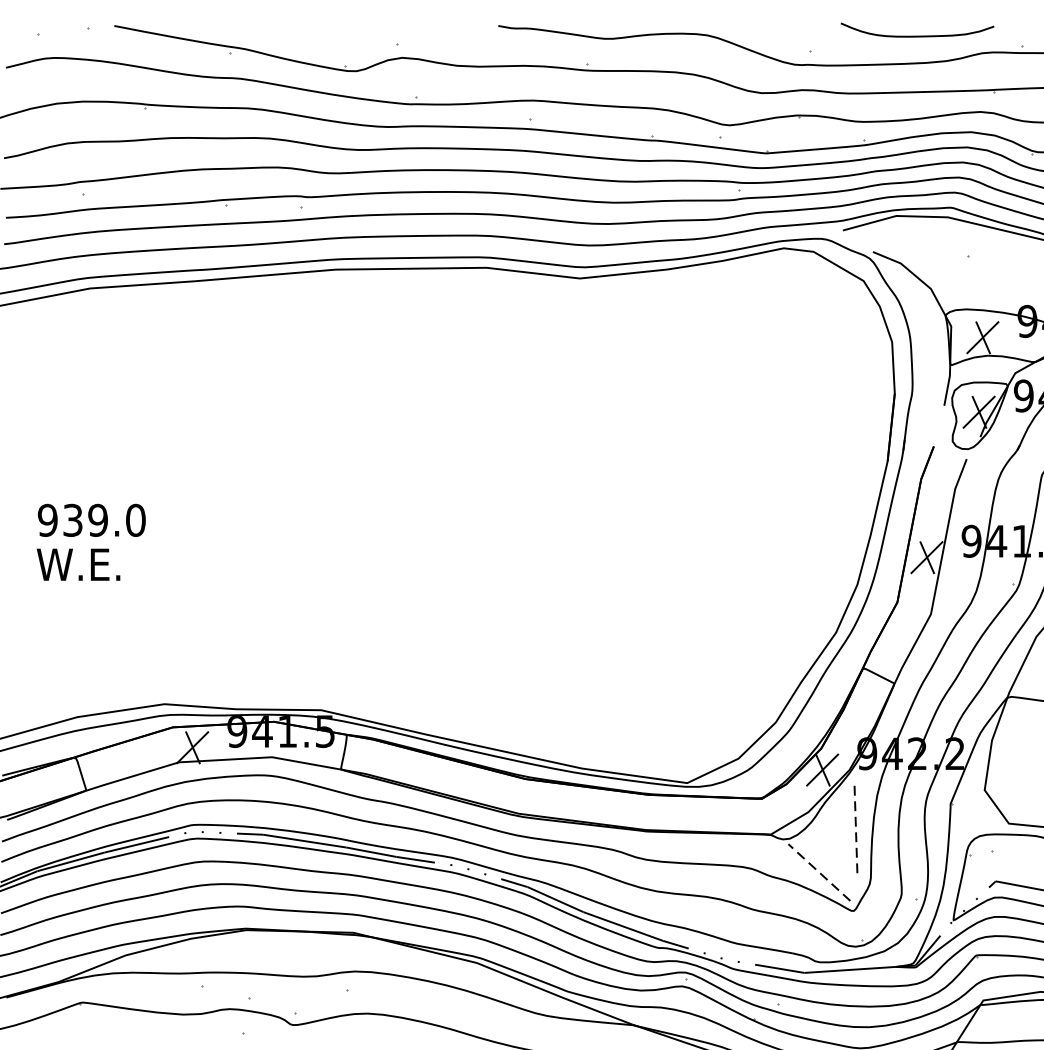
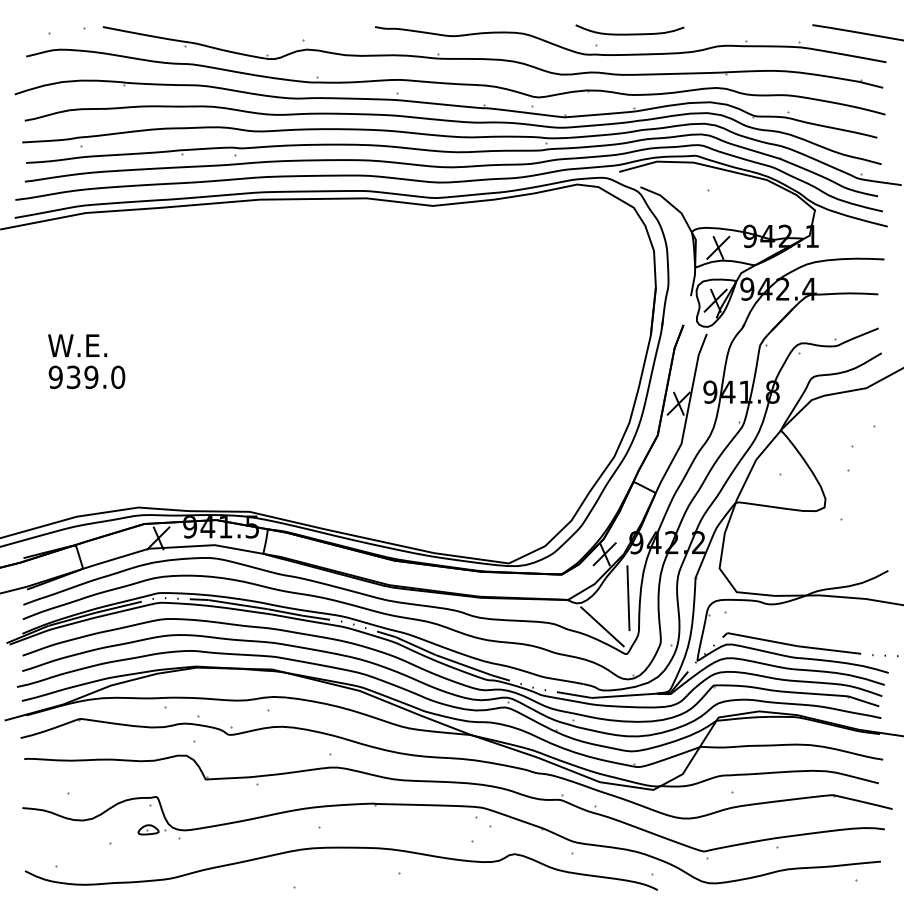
curve: (916, 35) -> (629, 33), moved
text: (78, 564) -> (77, 345), moved
line: (856, 832) -> (628, 598), dashed -> solid
line: (819, 872) -> (602, 626), dashed -> solid

